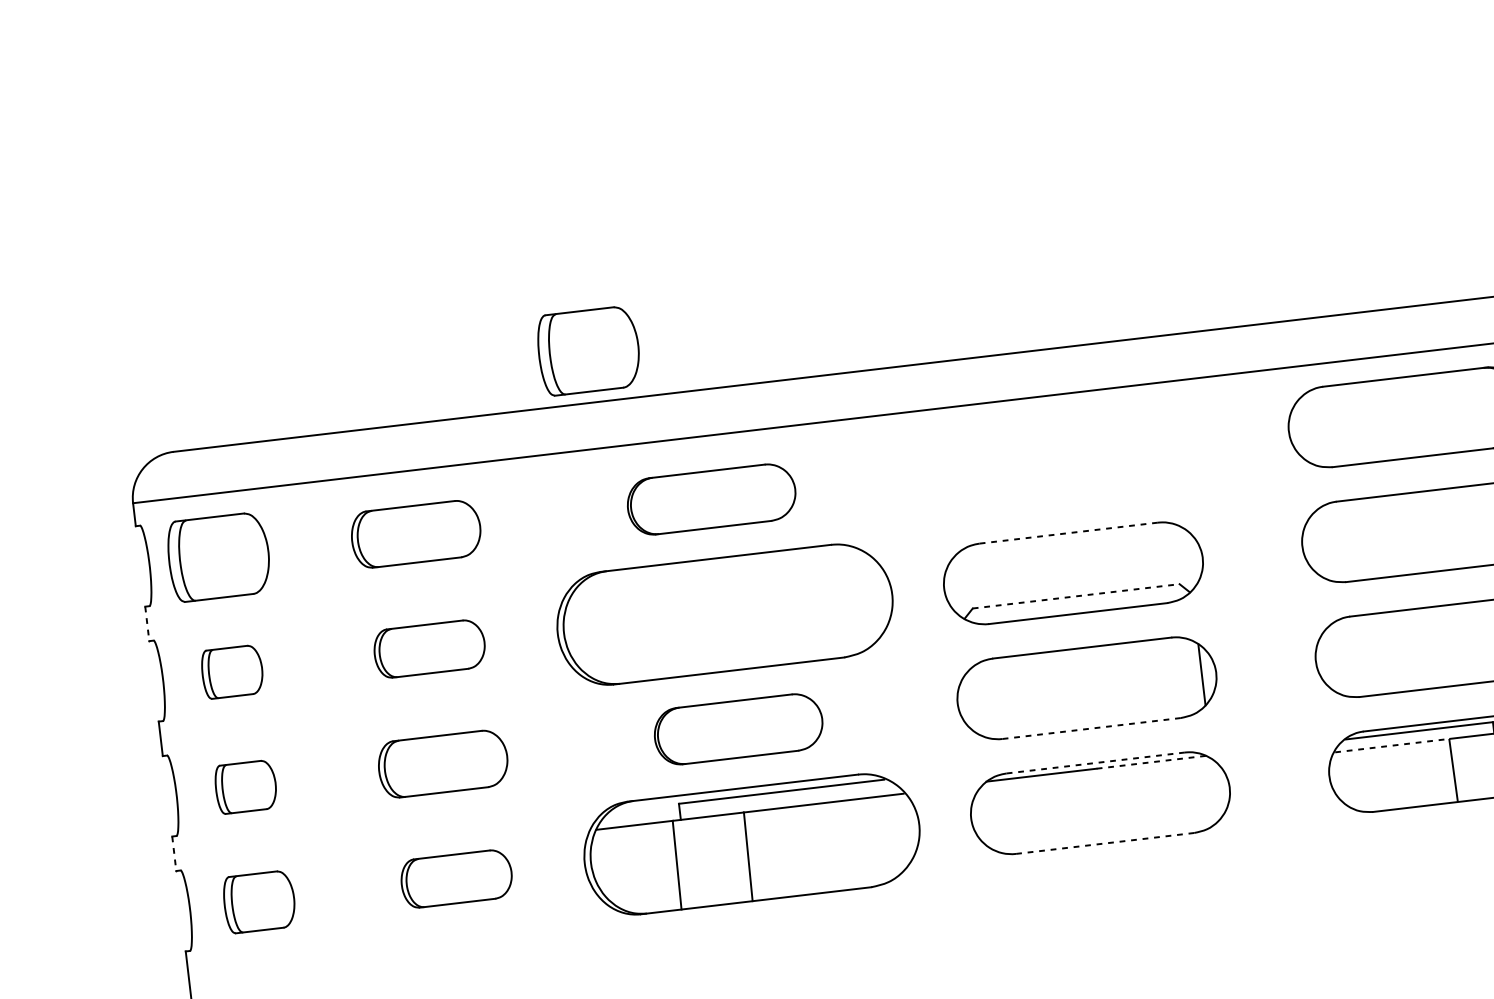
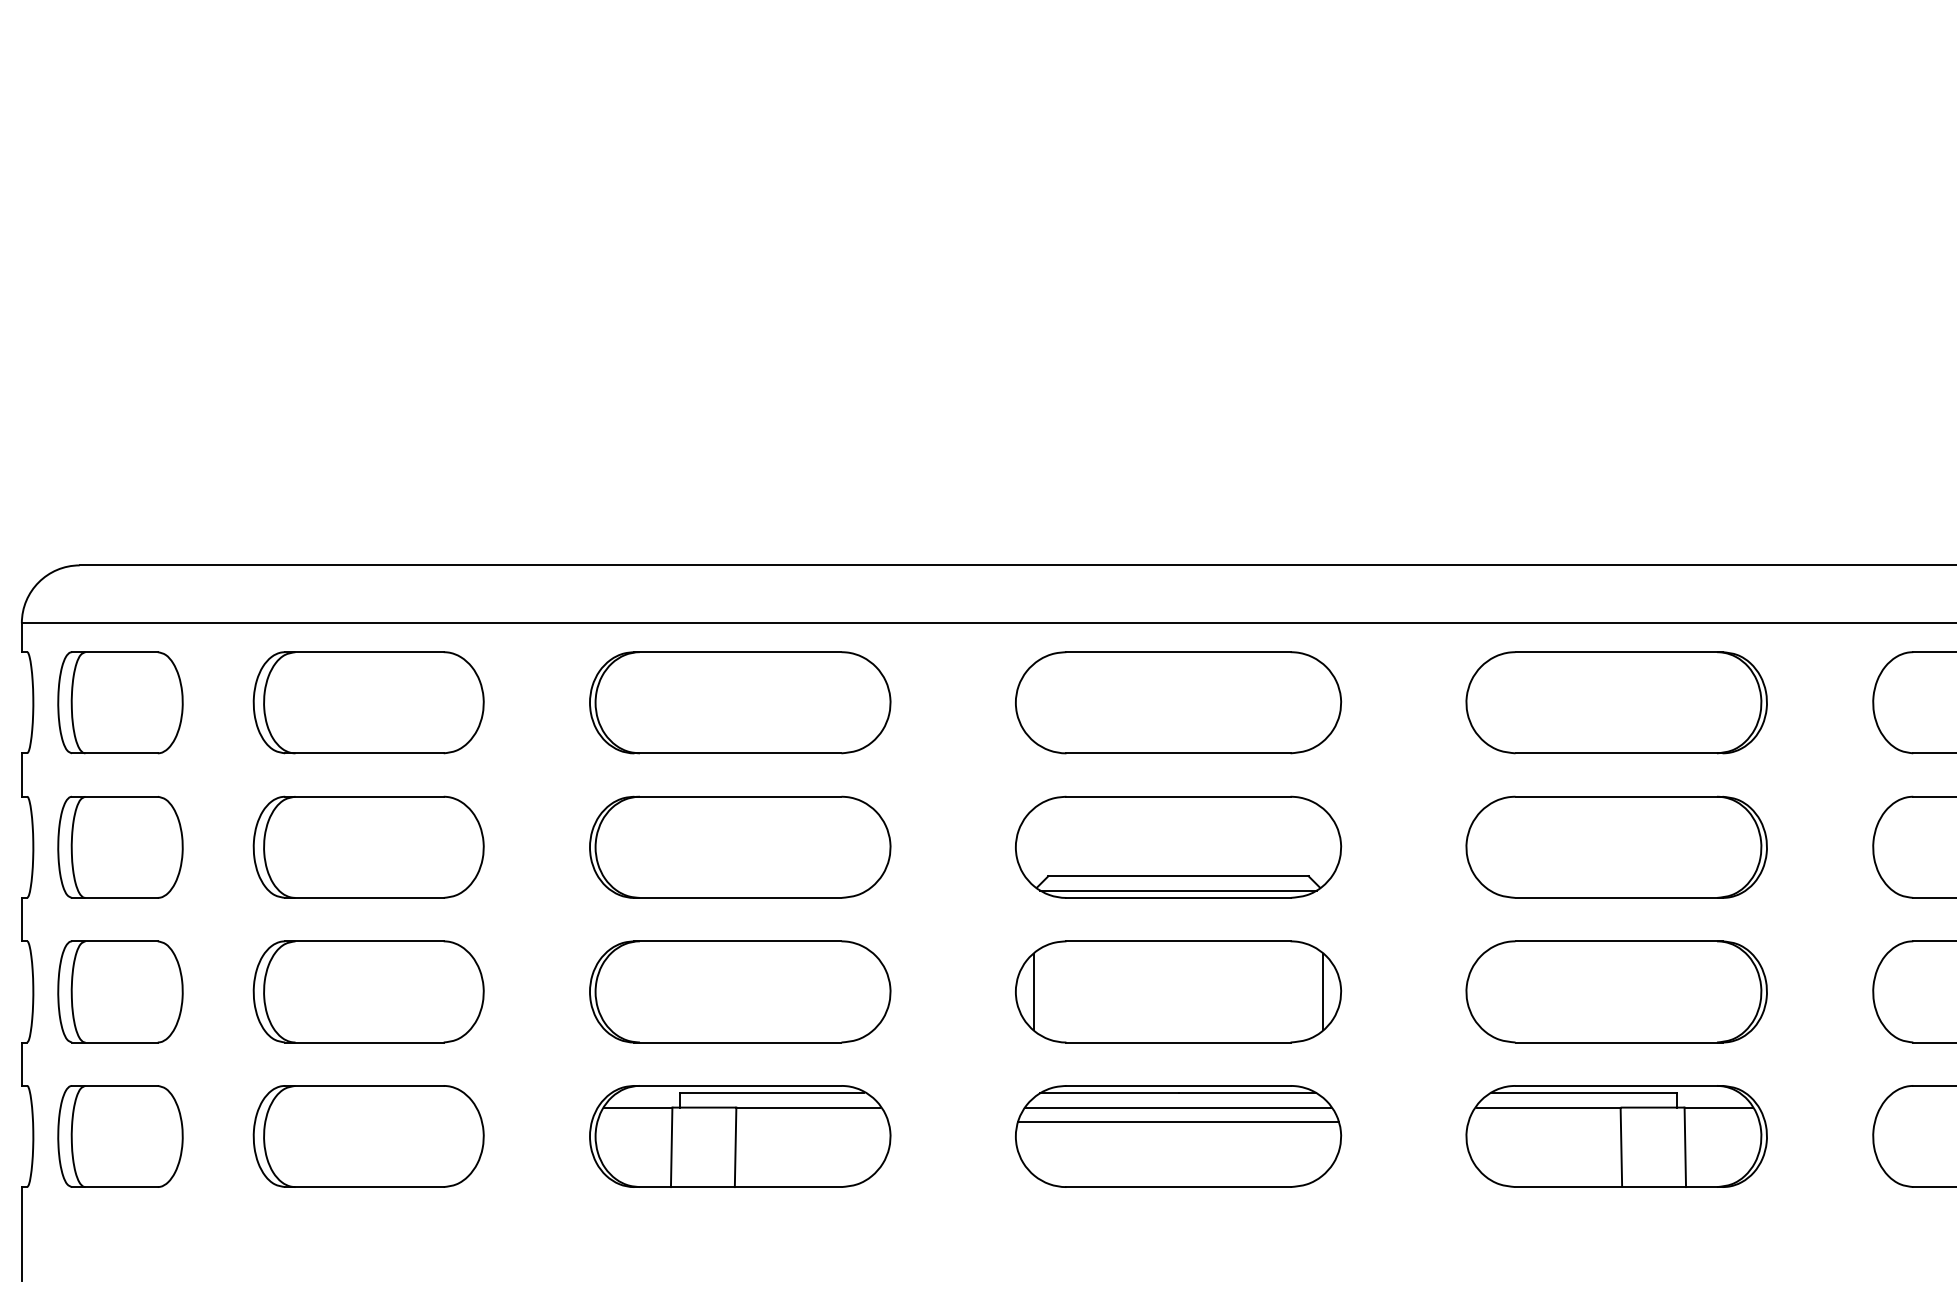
part: (588, 350) -> (609, 500), removed
part: (1059, 458) -> (1178, 702), added
part: (711, 499) -> (740, 702), size x1.43
line: (1068, 532) -> (1178, 796), dashed -> solid
part: (416, 533) -> (368, 702), size x1.43
line: (1077, 596) -> (1179, 876), dashed -> solid
line: (1077, 607) -> (1178, 890), added
part: (725, 613) -> (740, 846), size x0.71
line: (147, 624) -> (21, 775), dashed -> solid
part: (429, 648) -> (368, 846), size x1.67
part: (232, 671) -> (120, 846), size x1.67
line: (971, 702) -> (1033, 992), added
part: (738, 728) -> (740, 991), size x1.43
line: (1091, 728) -> (1178, 1042), dashed -> solid
line: (1391, 745) -> (1548, 1107), dashed -> solid
line: (1095, 762) -> (1178, 1085), dashed -> solid
line: (1151, 762) -> (1247, 1093), dashed -> solid
part: (443, 763) -> (368, 991), size x1.43
line: (1096, 780) -> (1177, 1107), added
part: (245, 786) -> (120, 991), size x1.67
line: (1099, 792) -> (1178, 1122), added
line: (1105, 843) -> (1178, 1187), dashed -> solid
part: (752, 844) -> (740, 1136), size x0.71
line: (174, 854) -> (21, 1064), dashed -> solid
part: (456, 878) -> (368, 1136), size x1.67
part: (259, 902) -> (120, 1136), size x1.43

